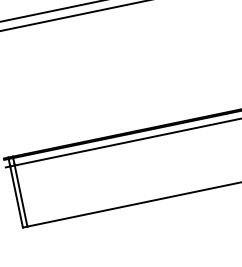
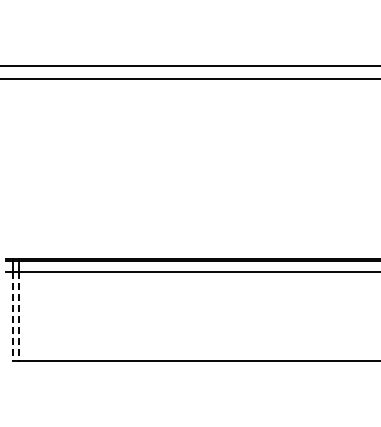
line: (21, 196) -> (19, 316), solid -> dashed
line: (16, 197) -> (12, 316), solid -> dashed

